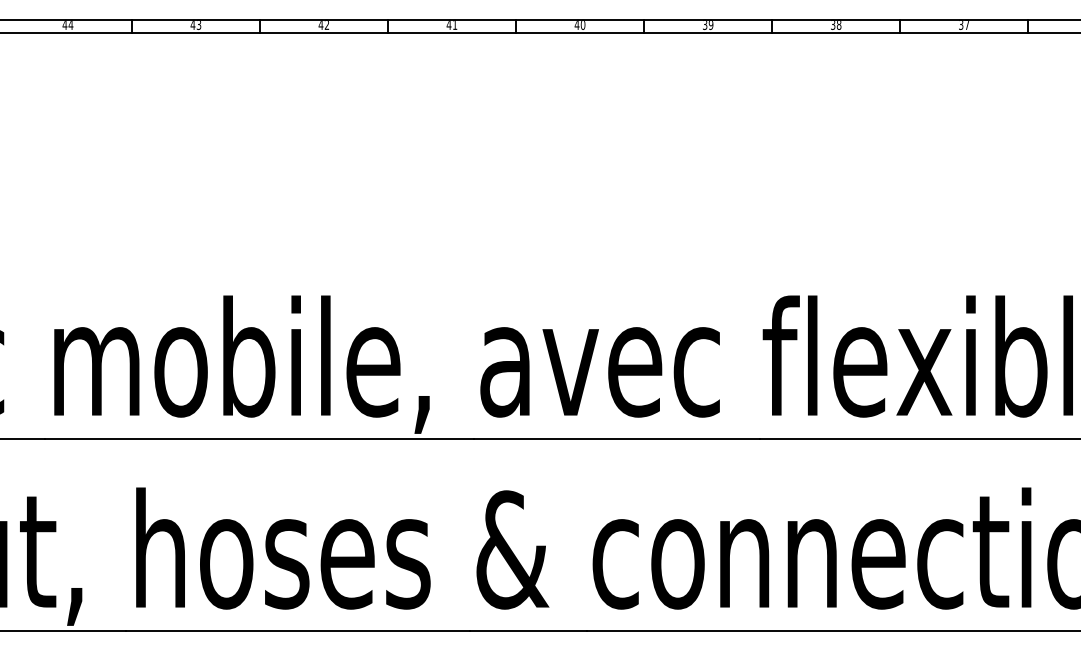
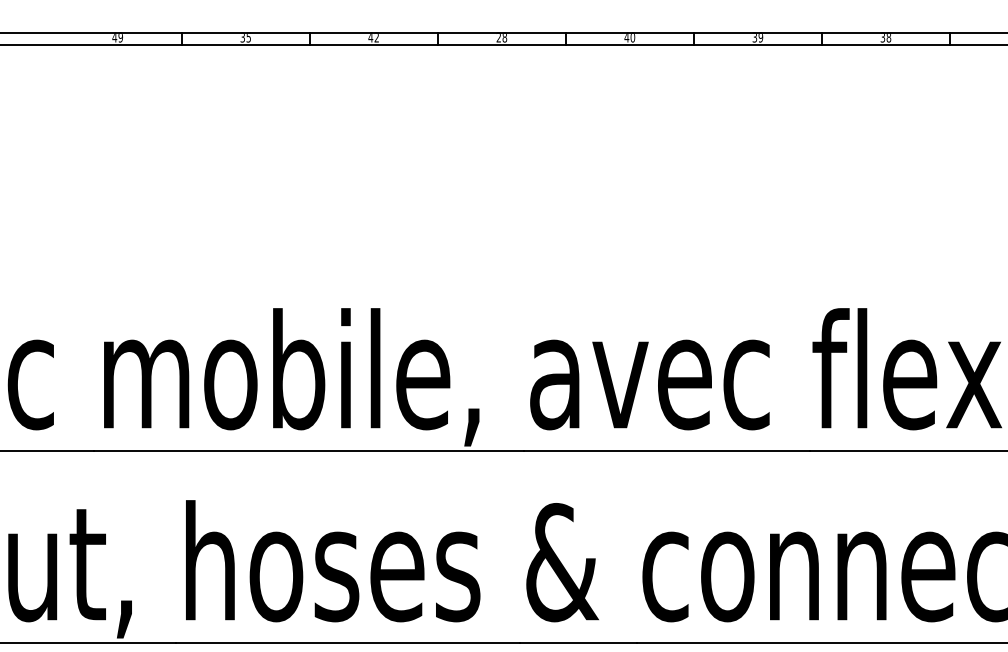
text: (70, 25) -> (120, 38), 44 -> 49
text: (195, 25) -> (245, 38), 43 -> 35
text: (451, 25) -> (501, 38), 41 -> 28

